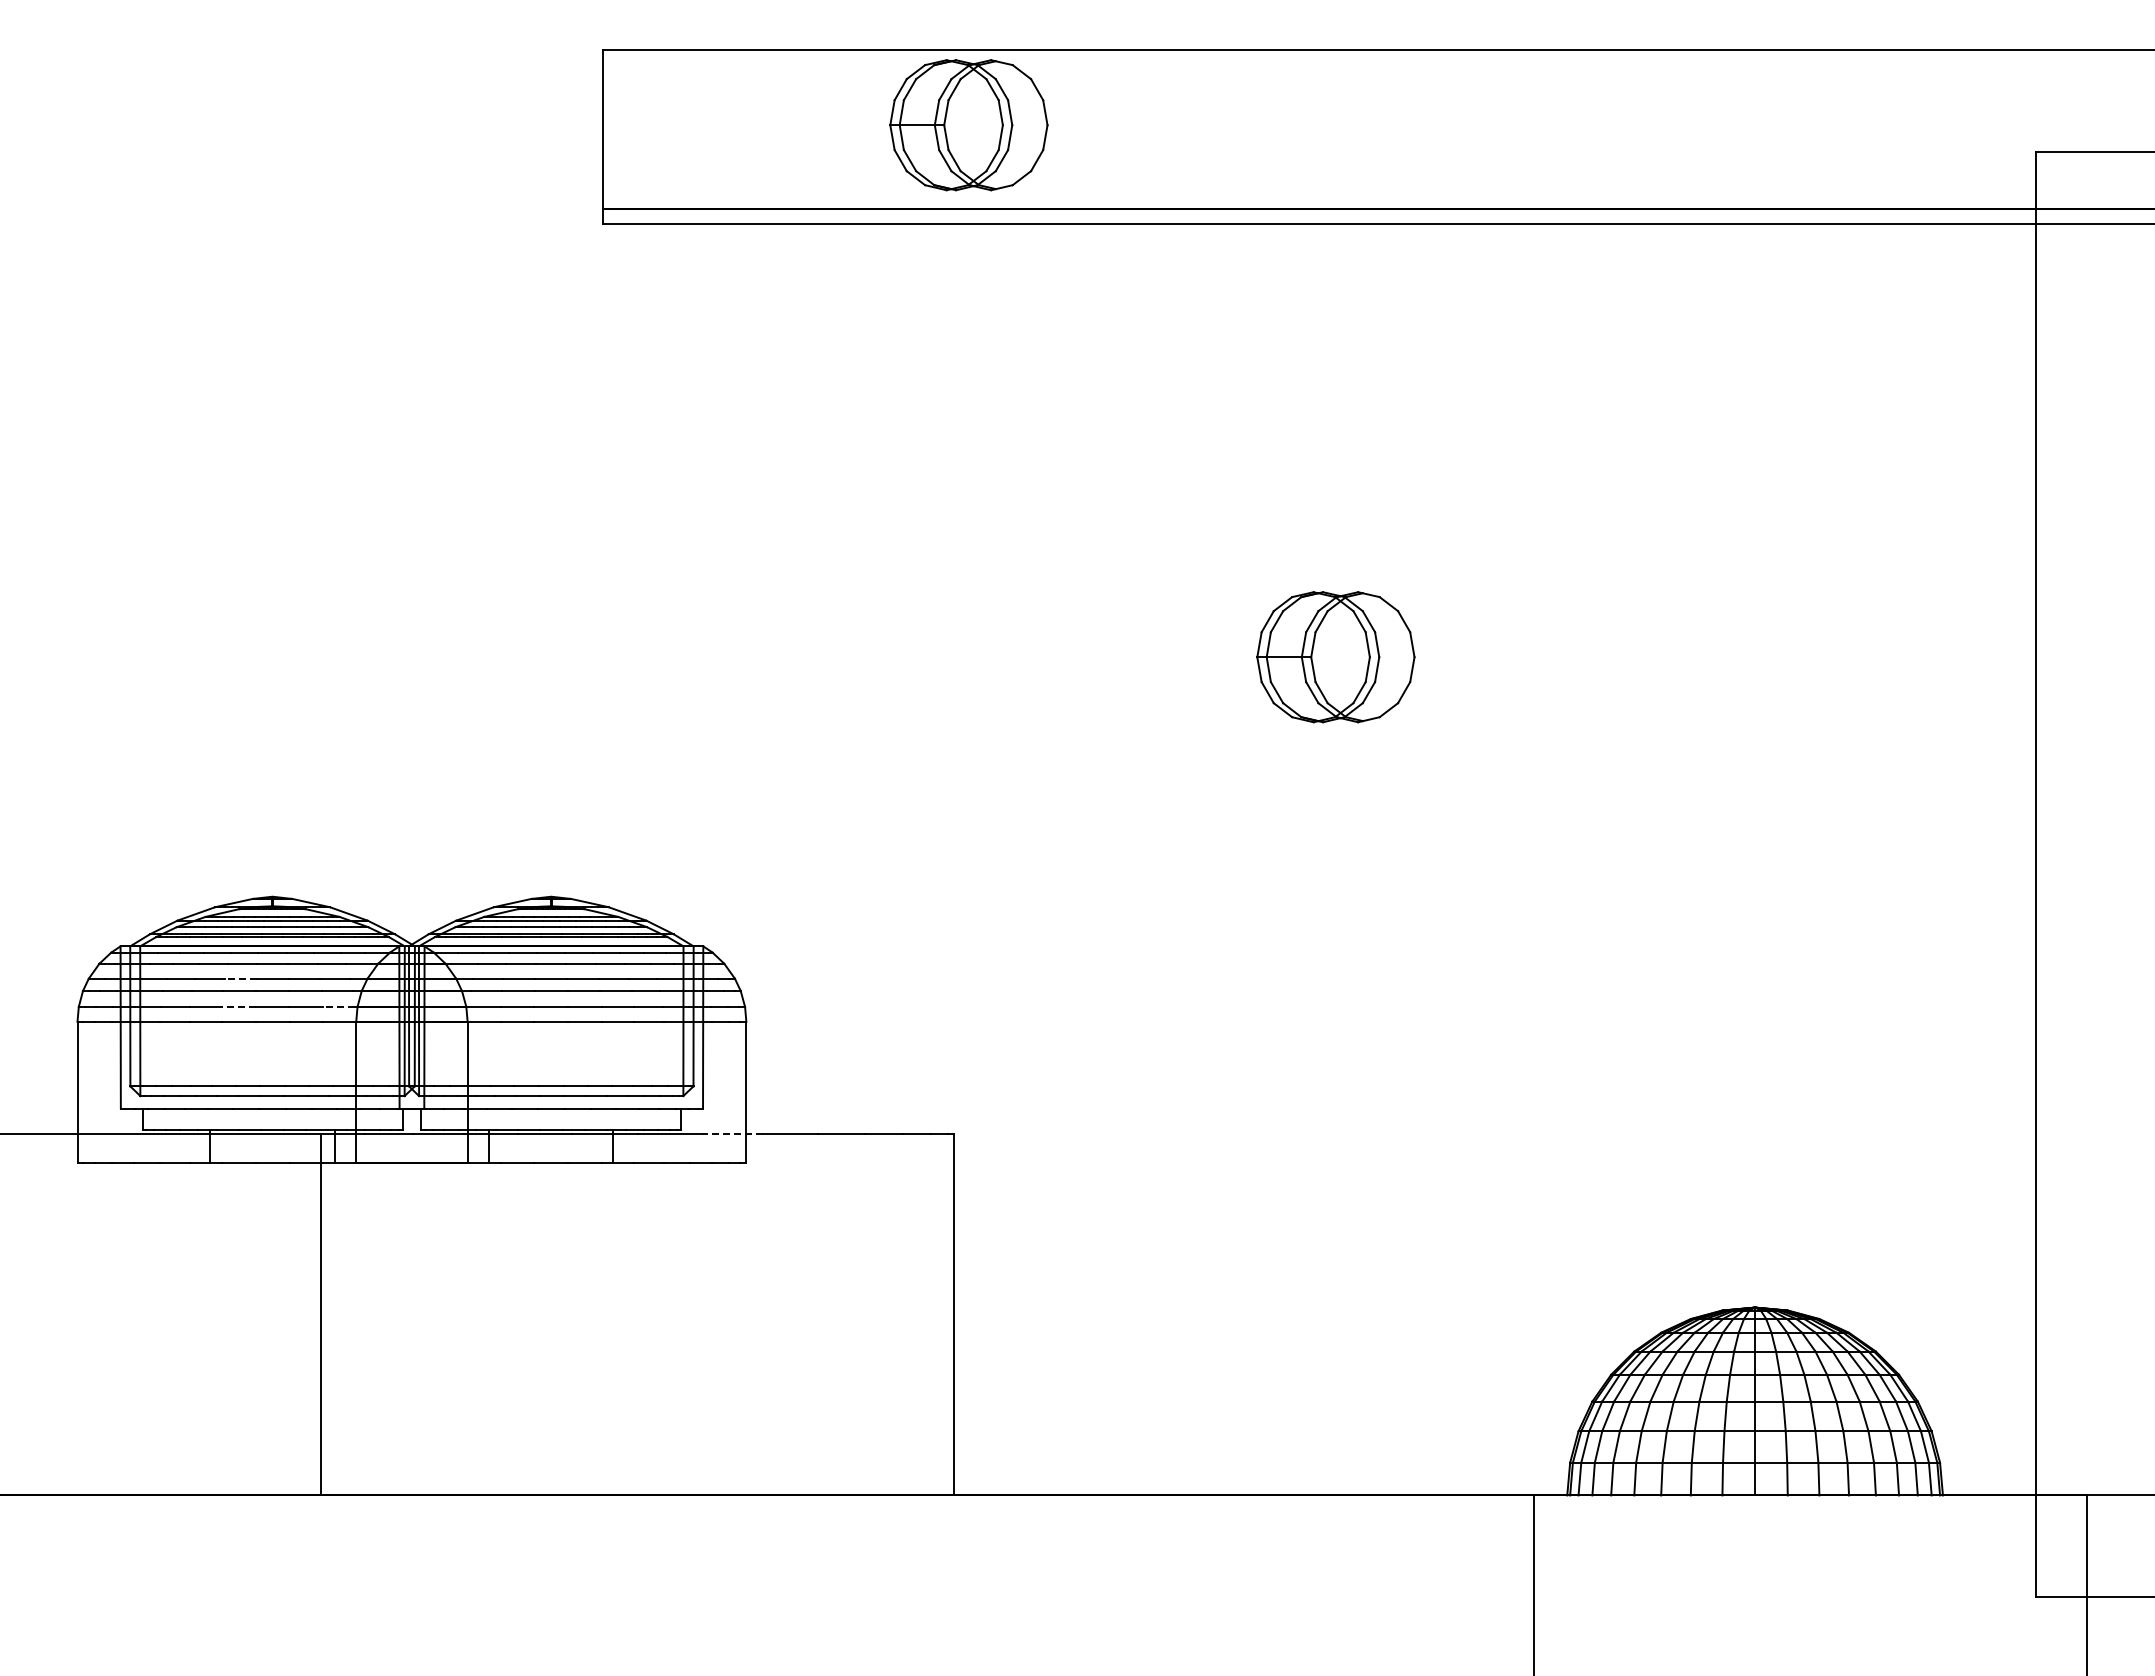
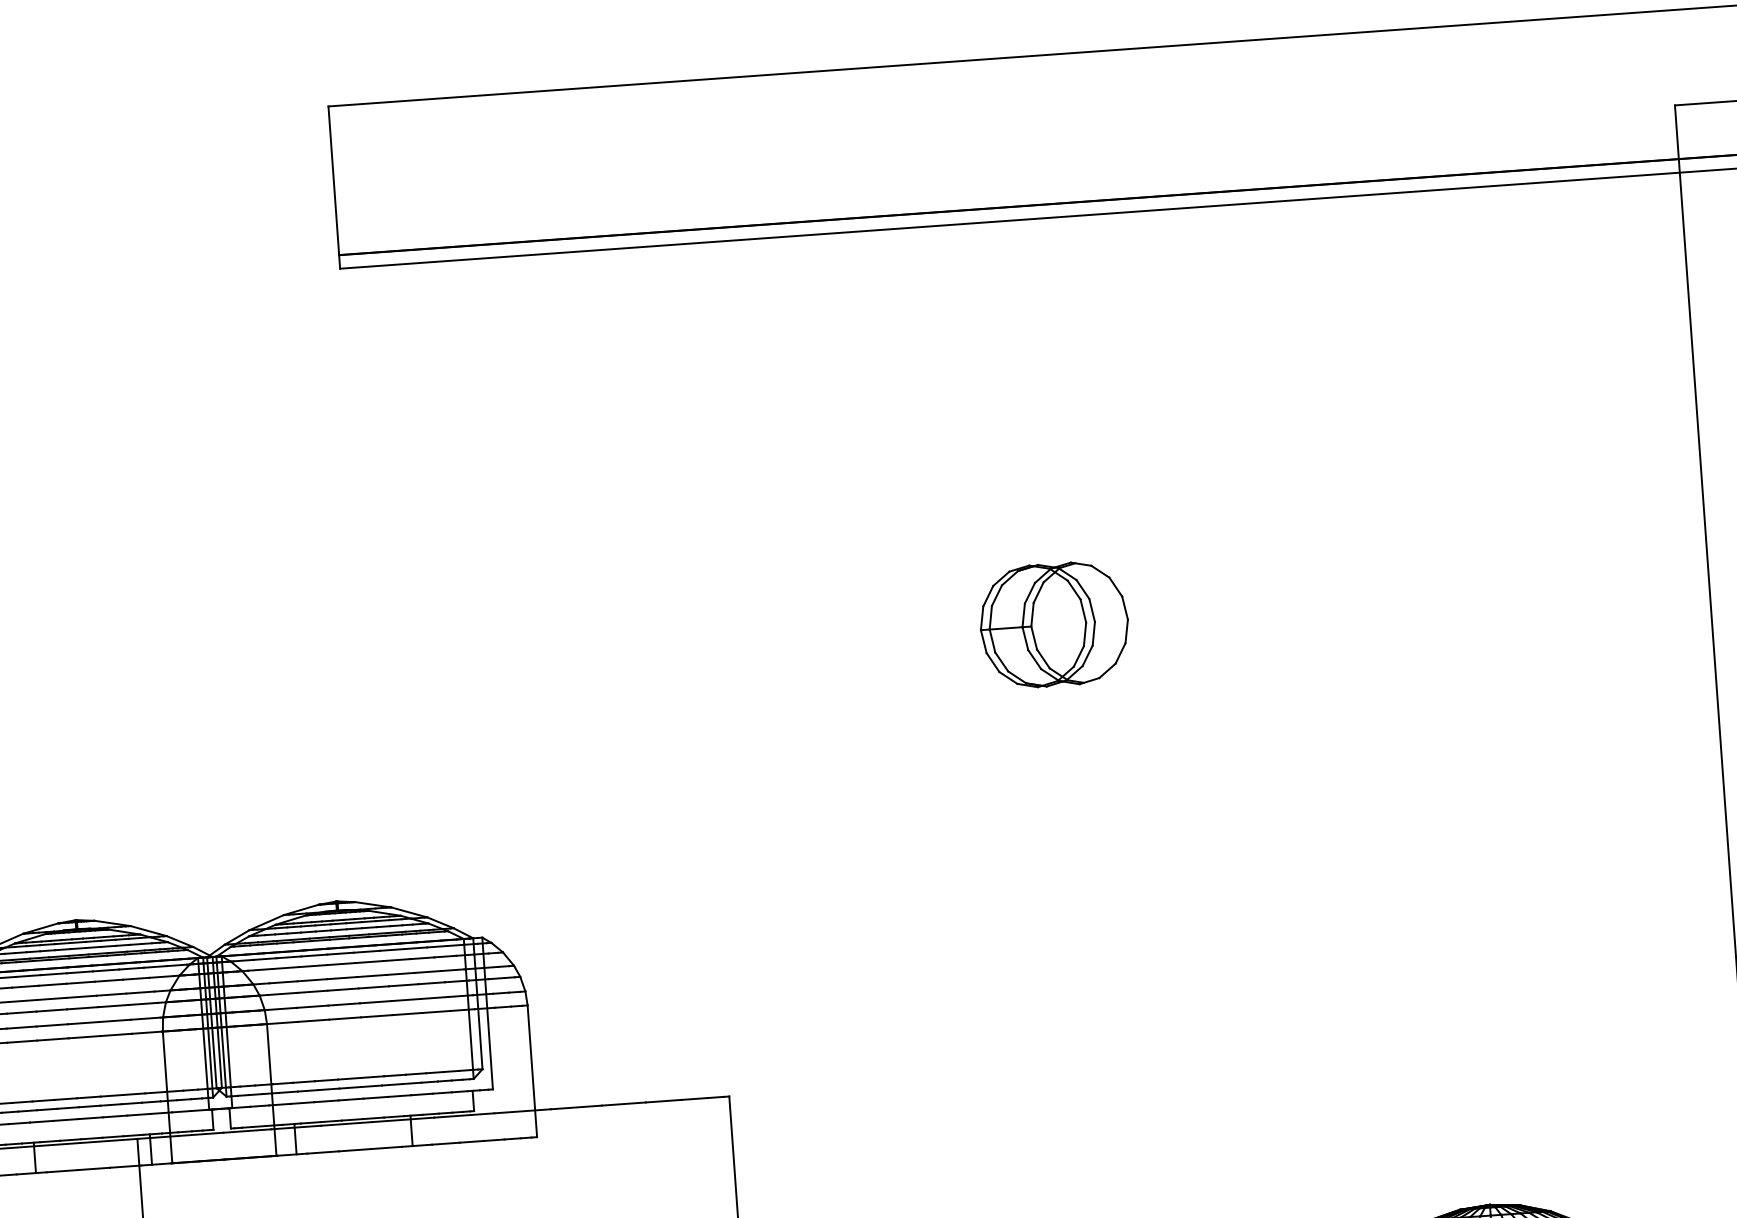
part: (968, 125) -> (675, 152), removed
line: (240, 978) -> (51, 998), dashed -> solid
line: (238, 1006) -> (51, 1025), dashed -> solid
line: (338, 1006) -> (145, 1018), dashed -> solid
line: (732, 1134) -> (522, 1111), dashed -> solid

